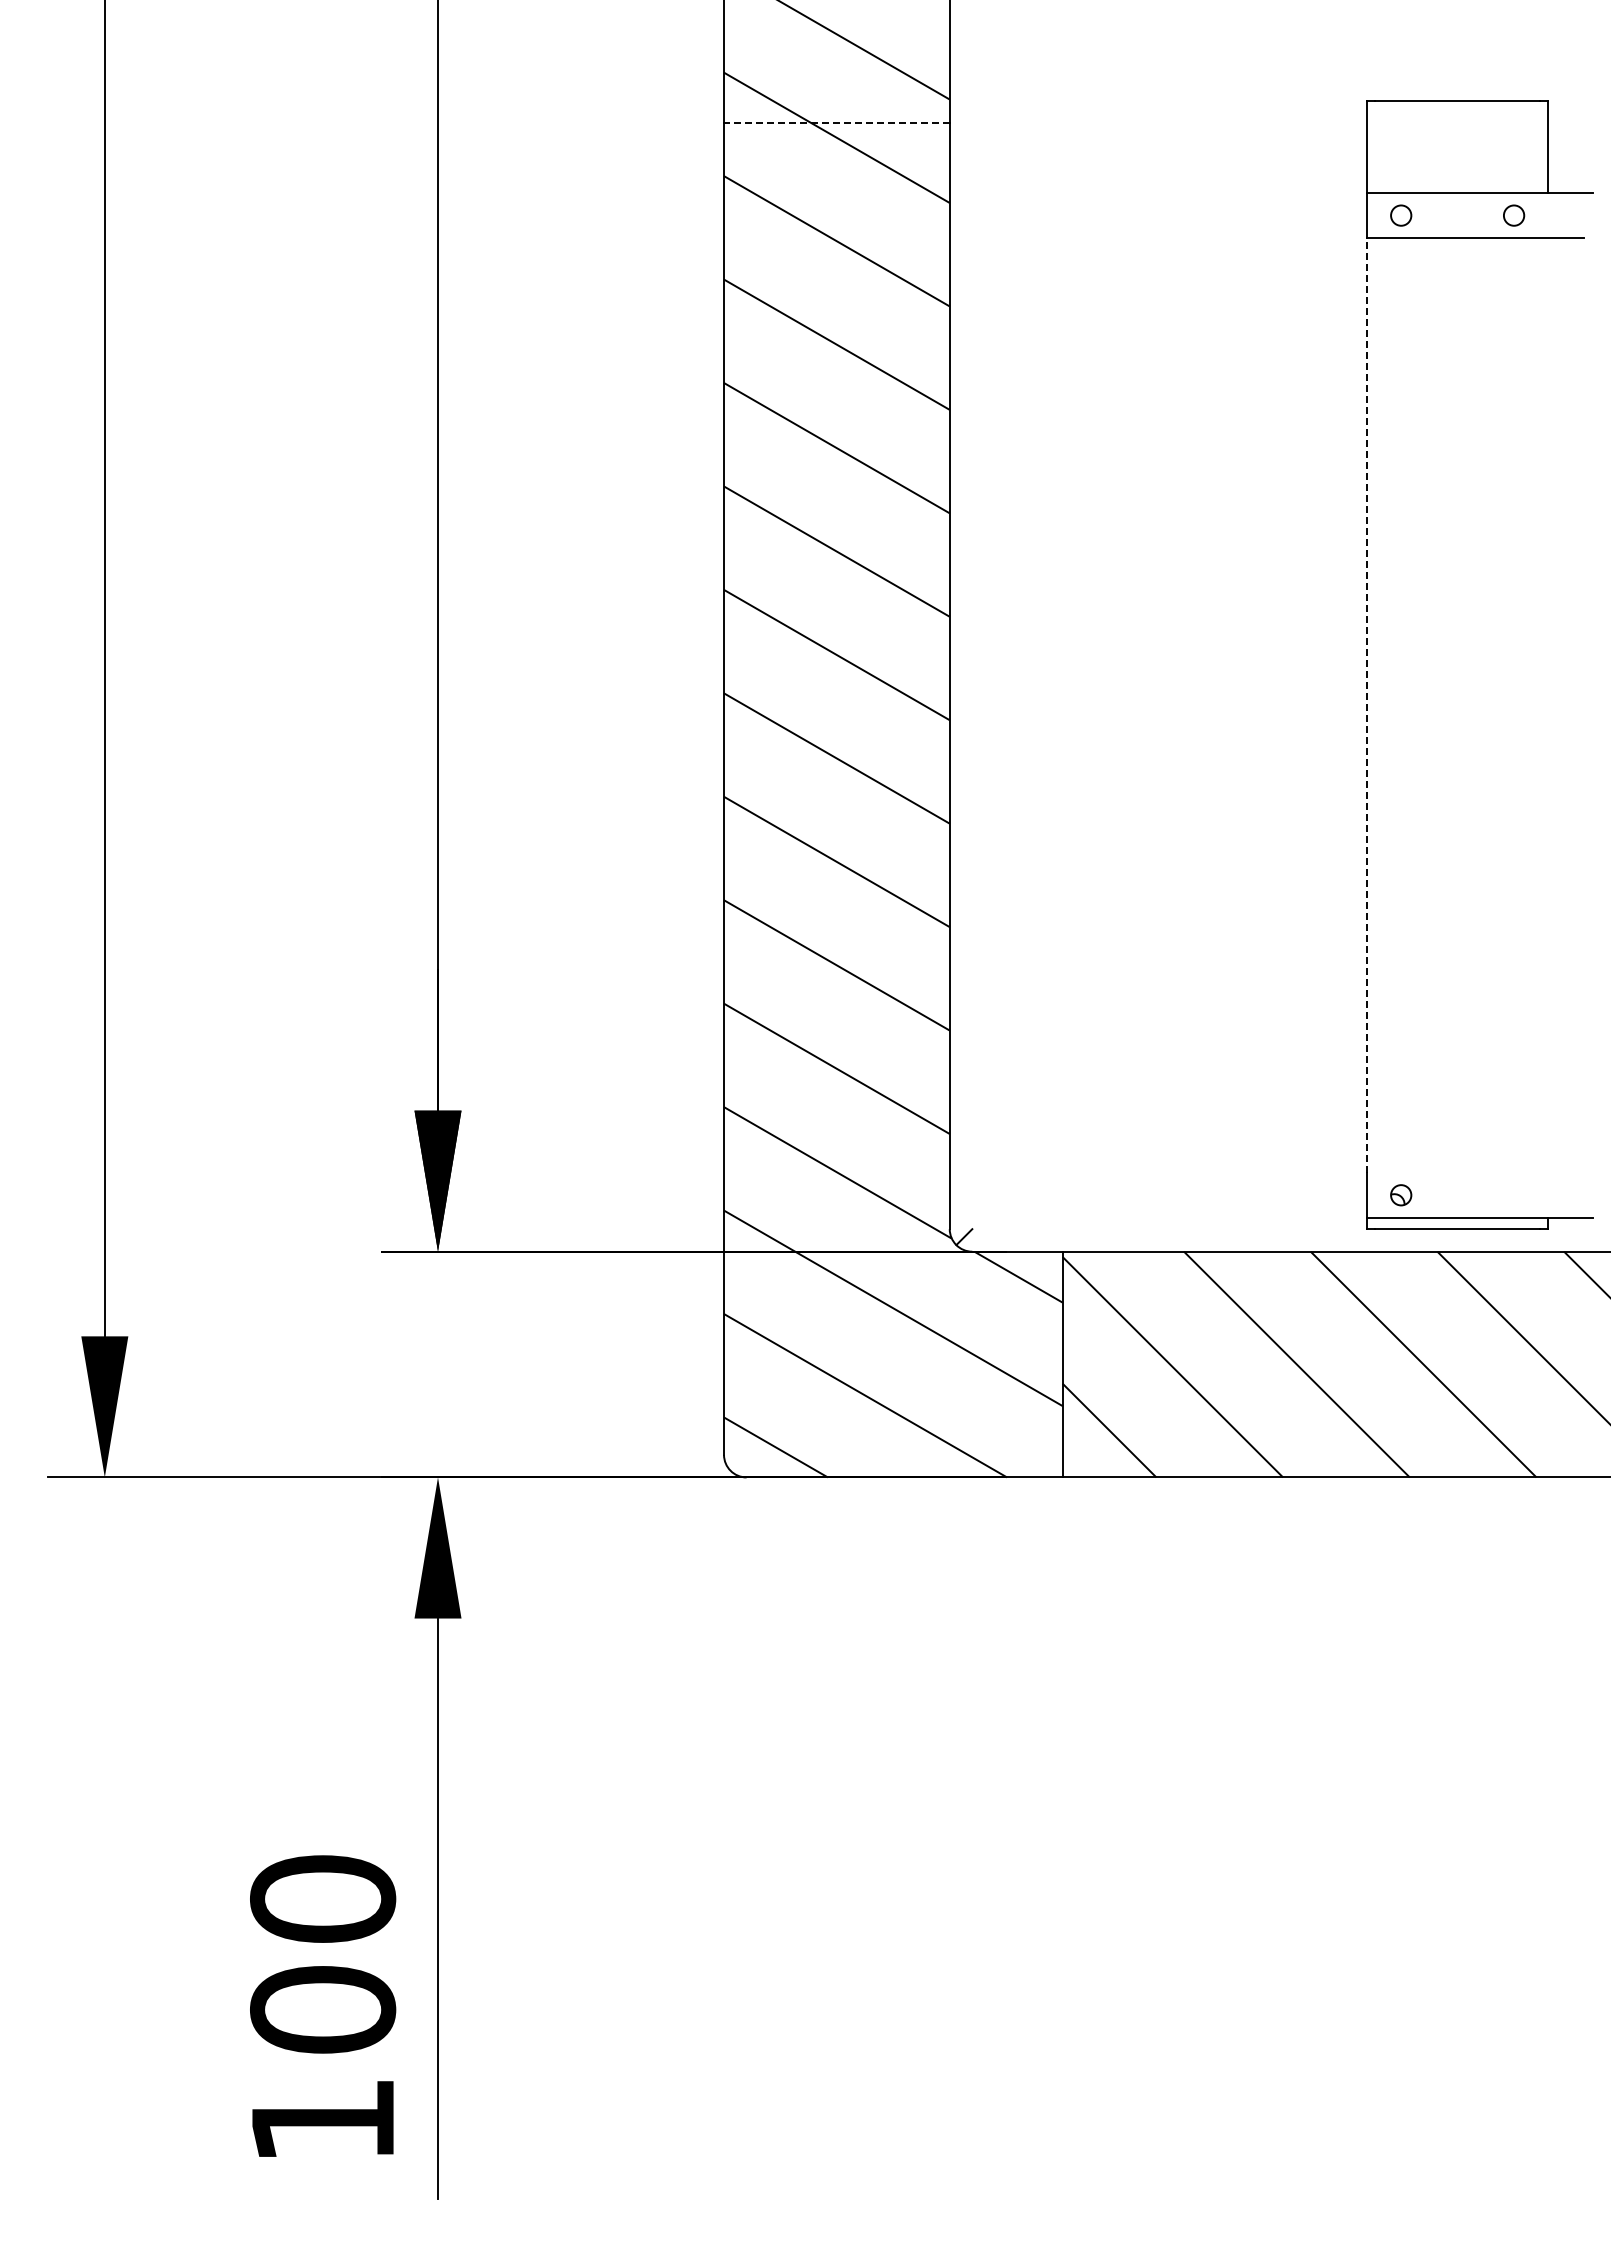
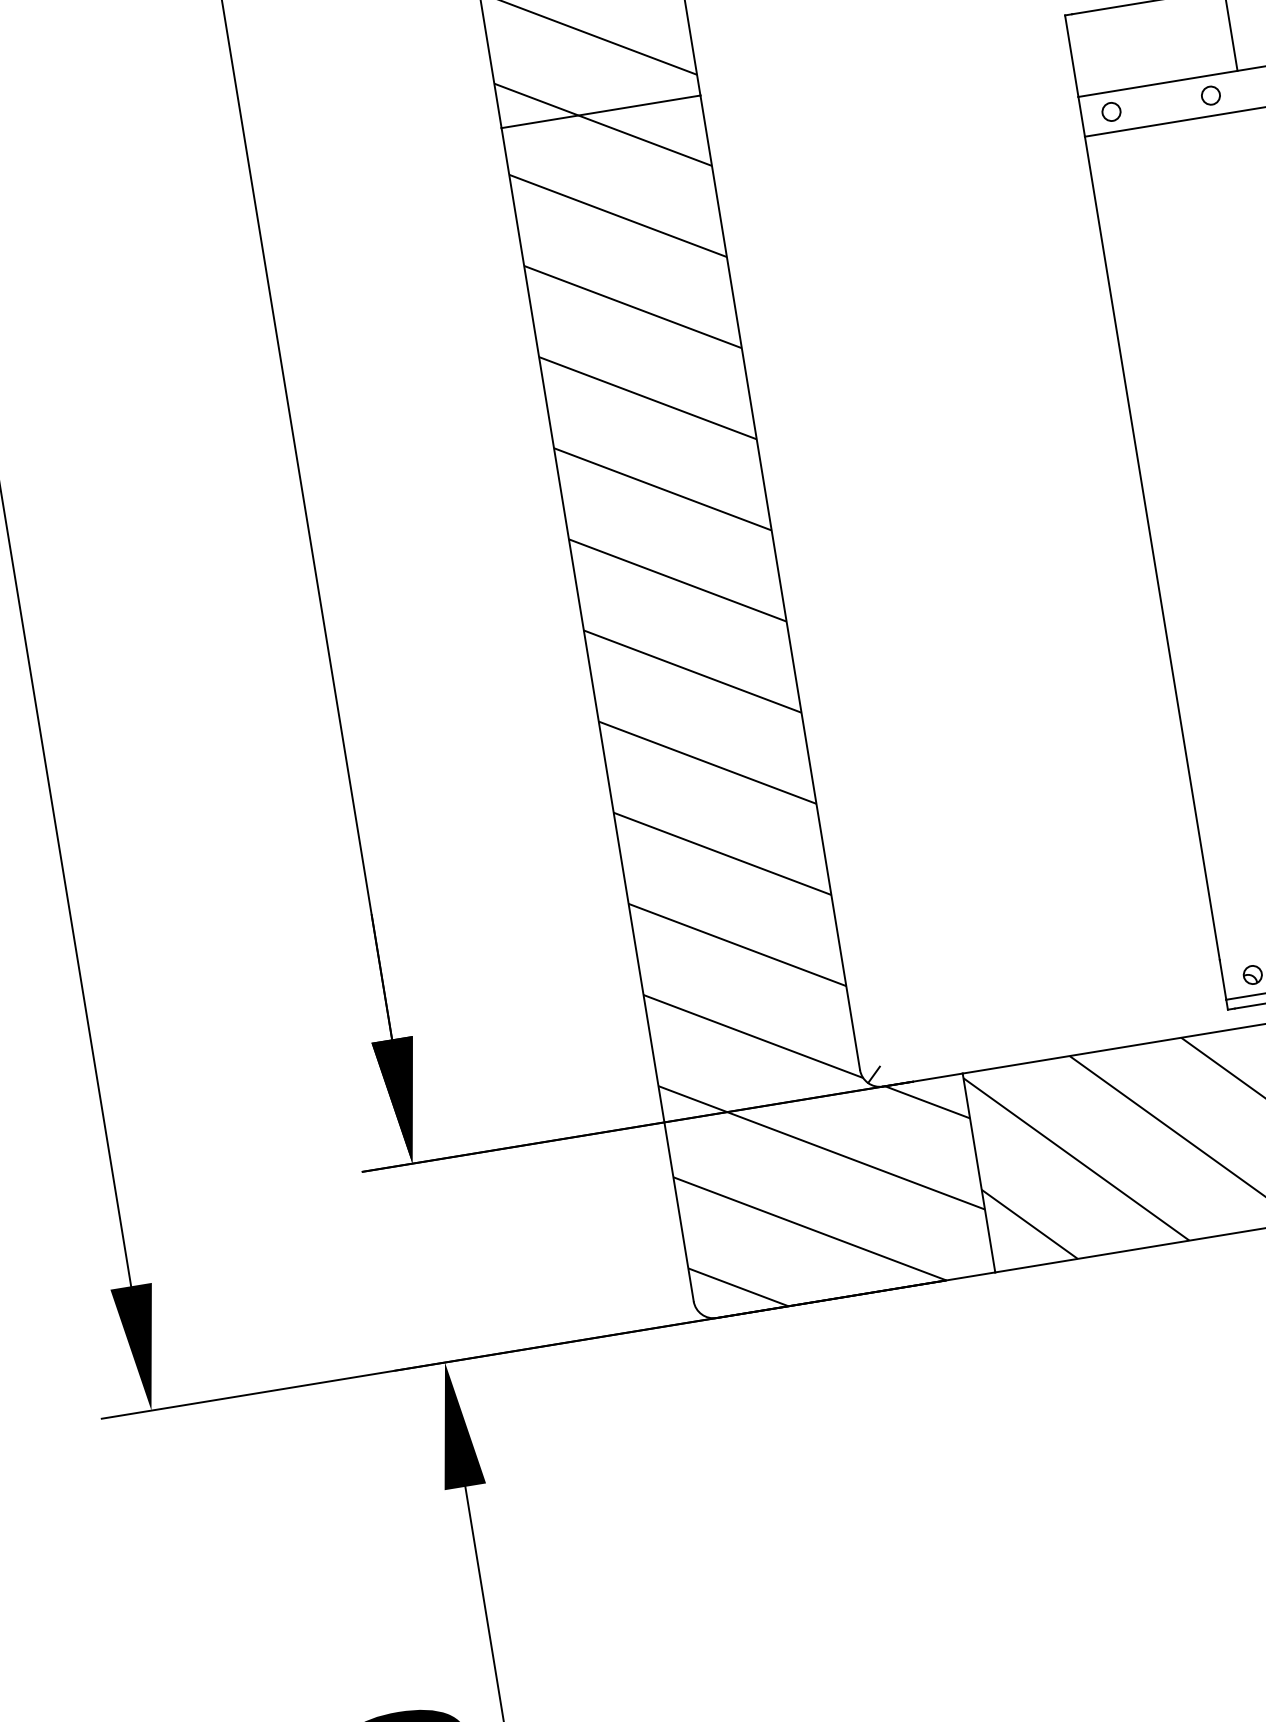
line: (836, 123) -> (600, 112), dashed -> solid
line: (1367, 704) -> (1152, 547), dashed -> solid

